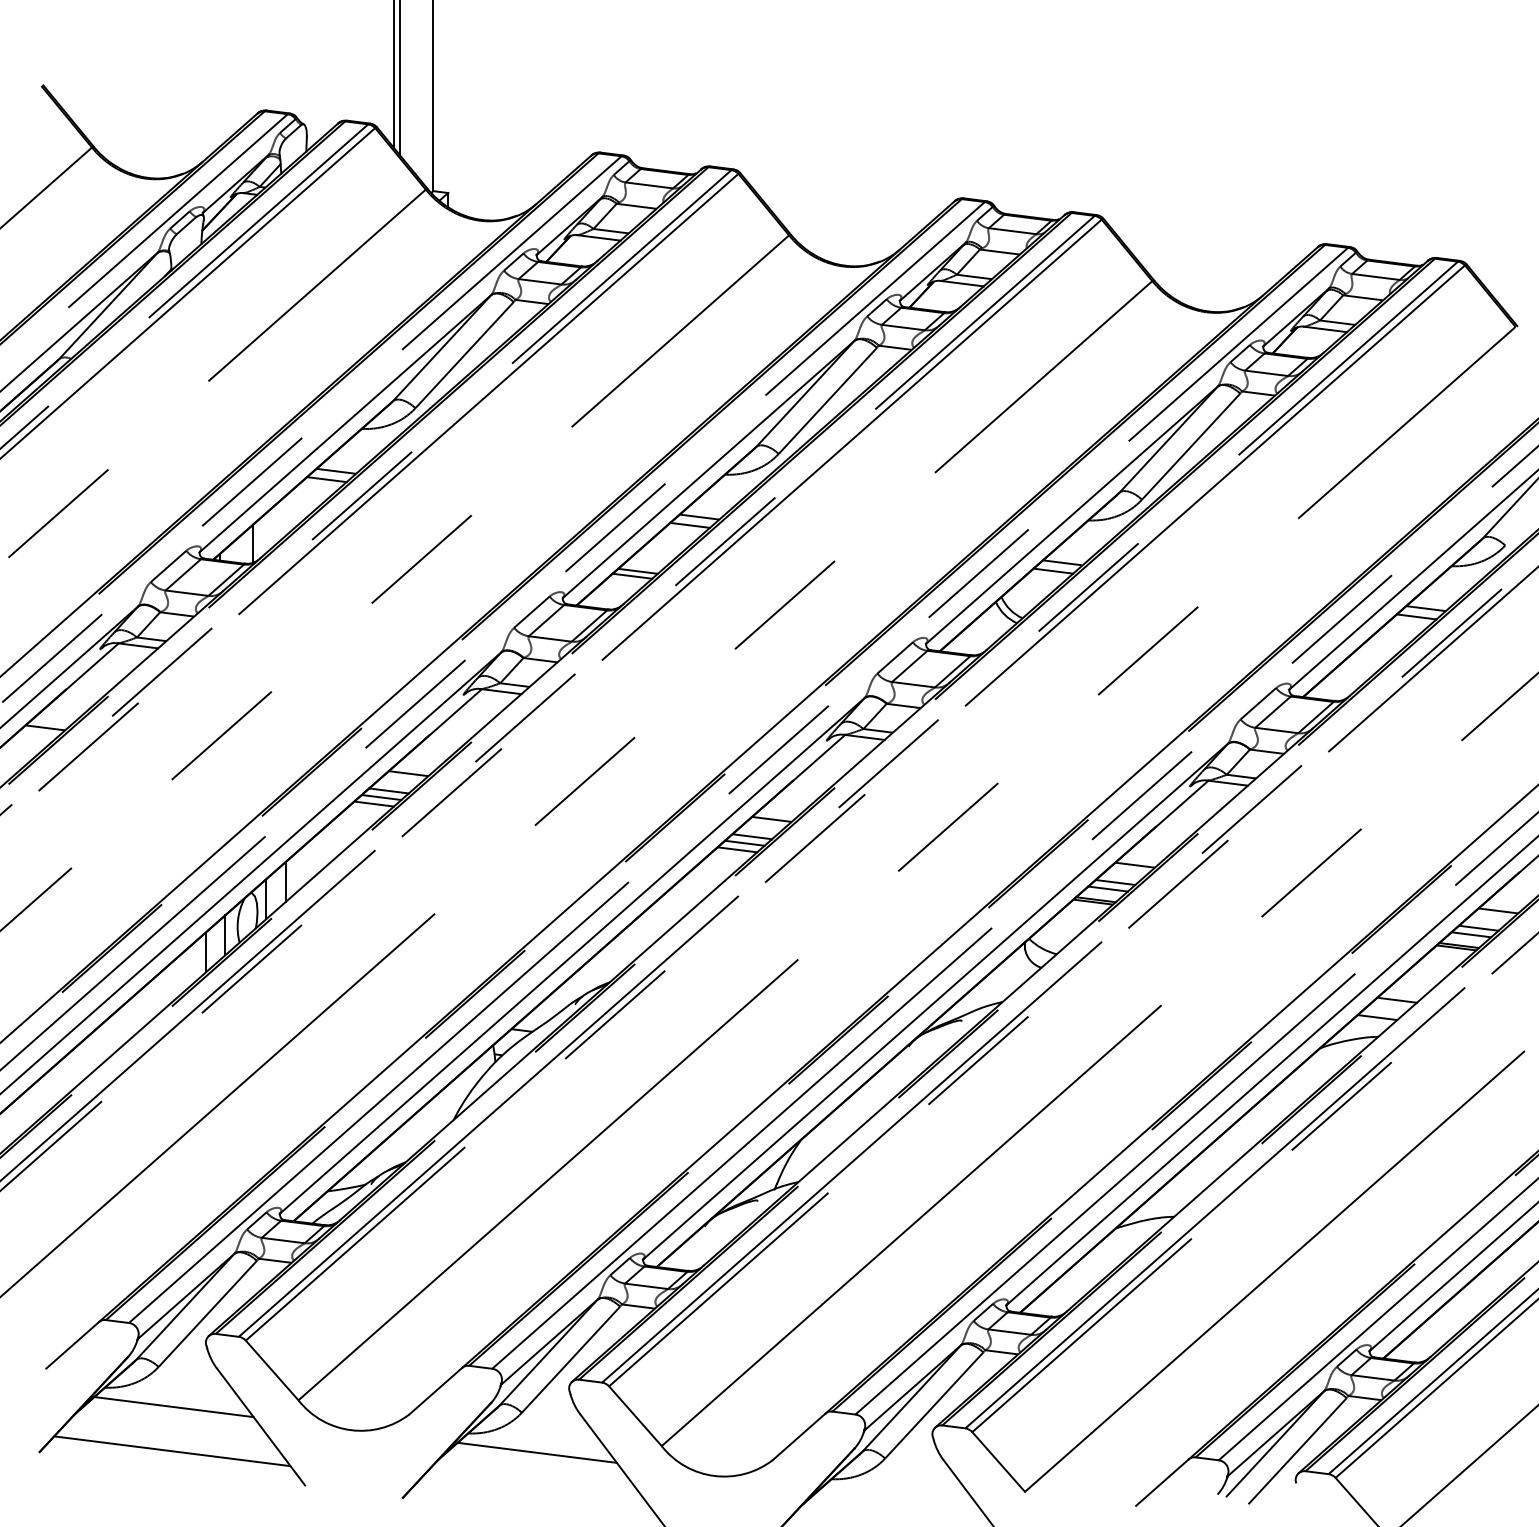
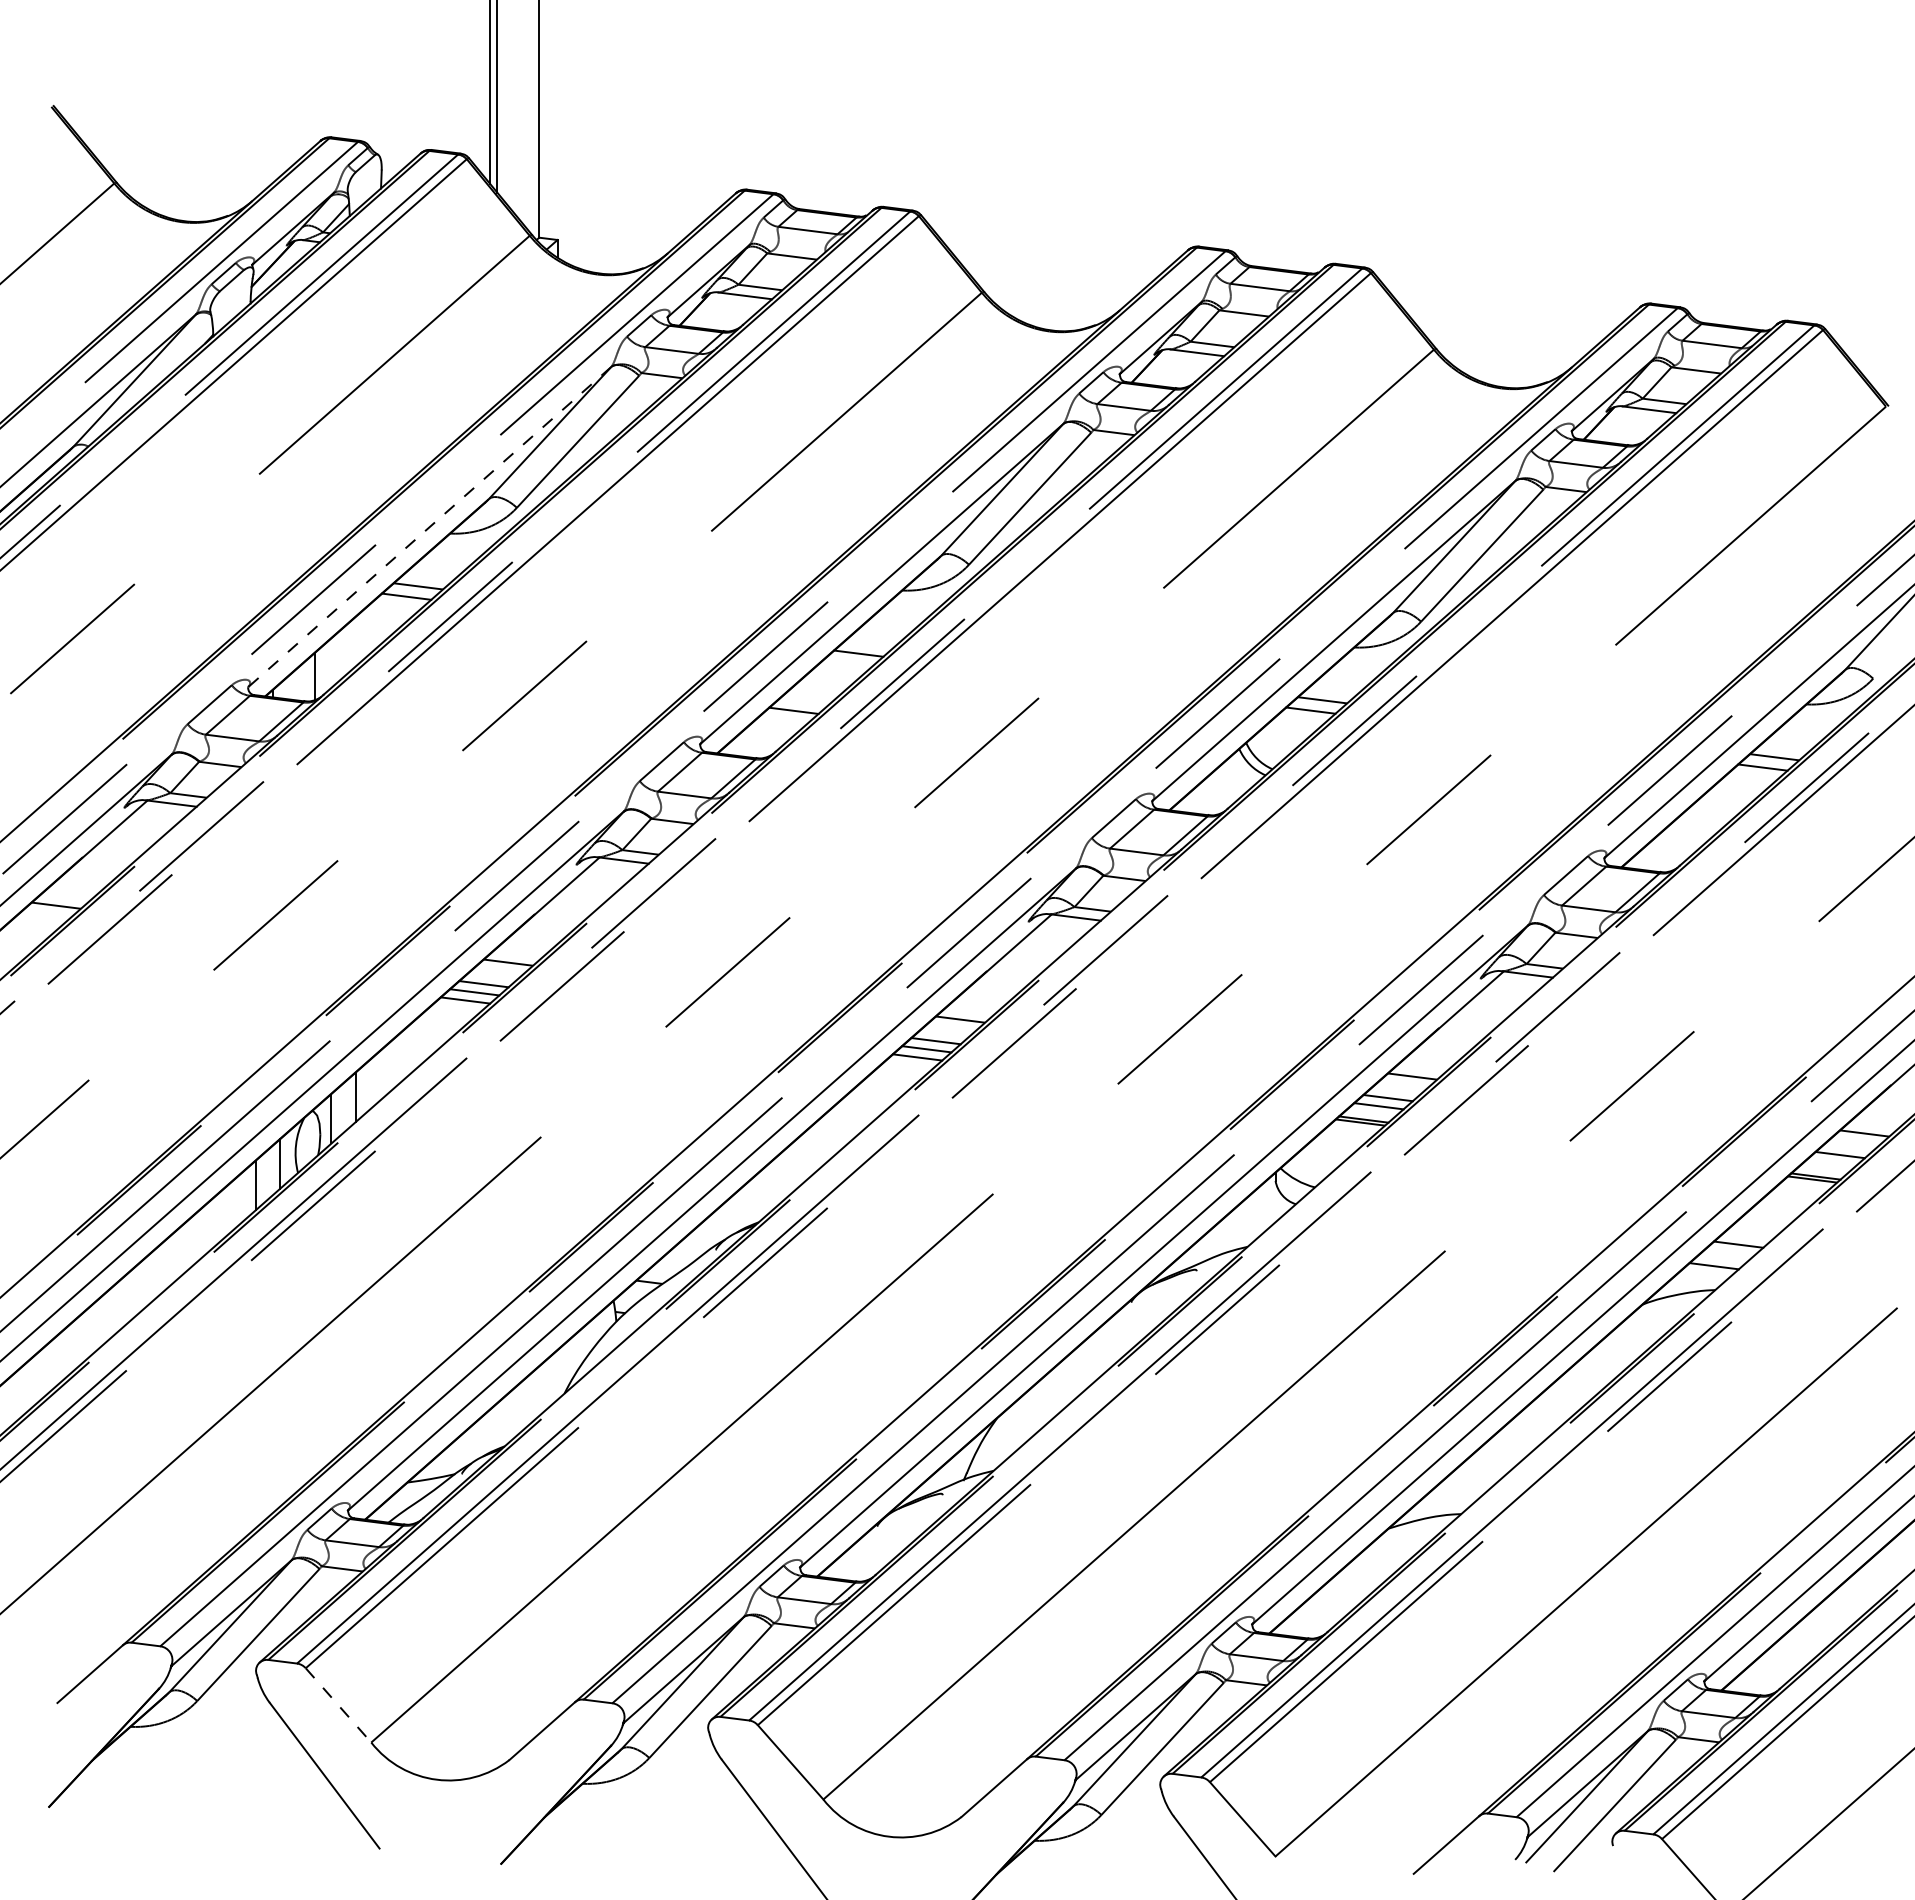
line: (345, 424) -> (429, 527), solid -> dashed
line: (699, 517) -> (870, 643), removed
line: (632, 575) -> (786, 716), removed
line: (1470, 935) -> (1830, 1163), removed
line: (272, 1370) -> (338, 1705), solid -> dashed
line: (174, 1406) -> (216, 1750), removed
line: (172, 1450) -> (214, 1805), removed
line: (537, 1452) -> (668, 1807), removed

